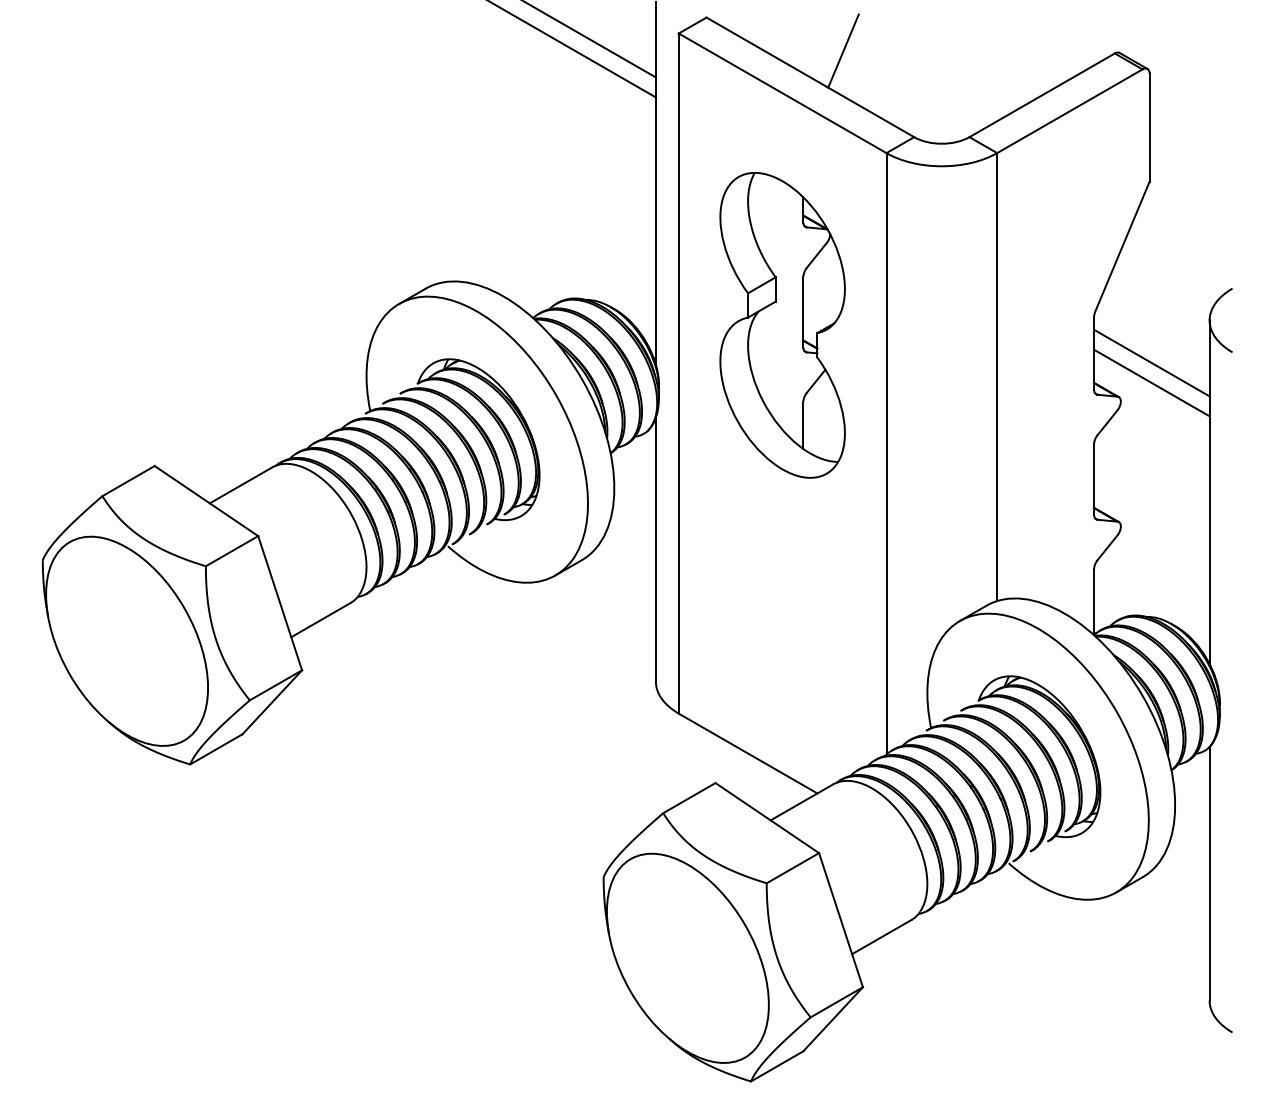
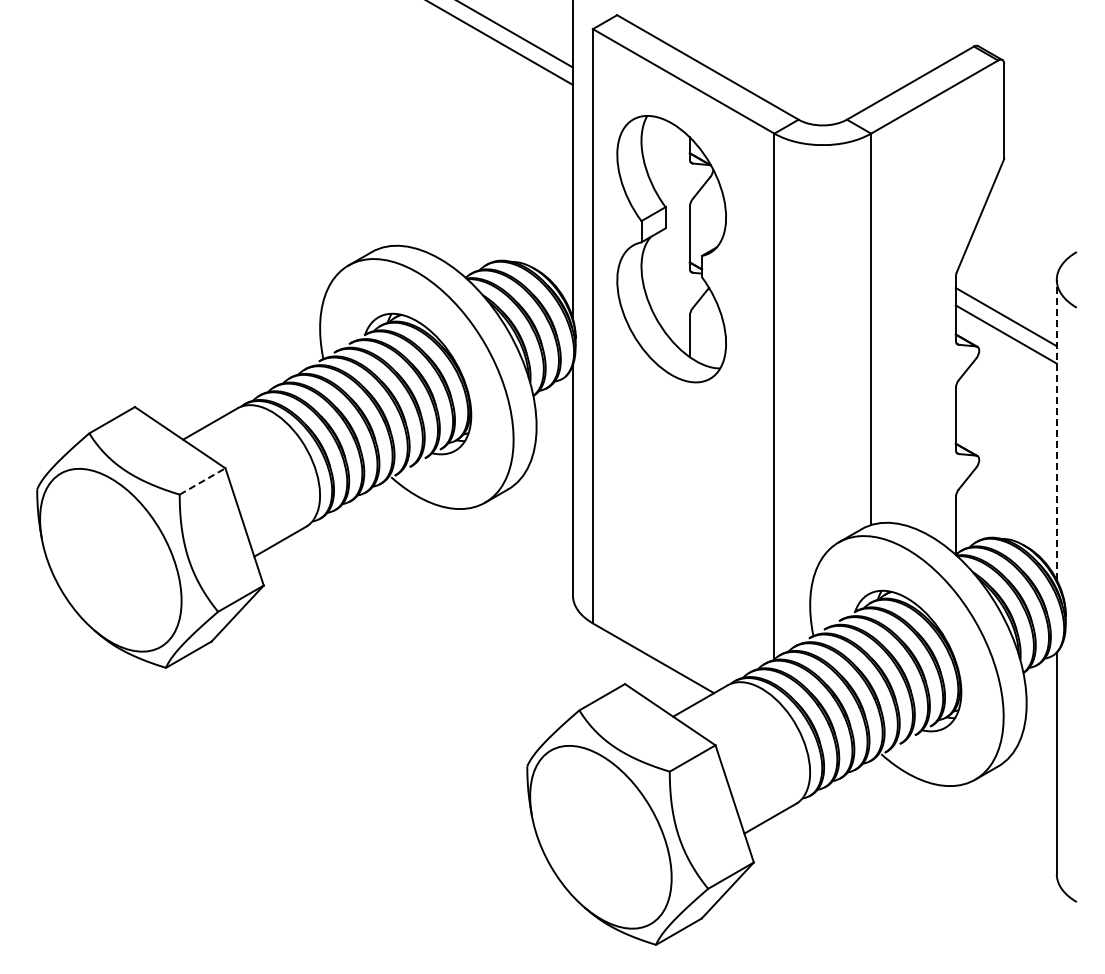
line: (843, 51) -> (736, 44), removed
part: (782, 325) -> (671, 249), moved
line: (1209, 491) -> (1056, 429), solid -> dashed
line: (233, 551) -> (203, 481), solid -> dashed

